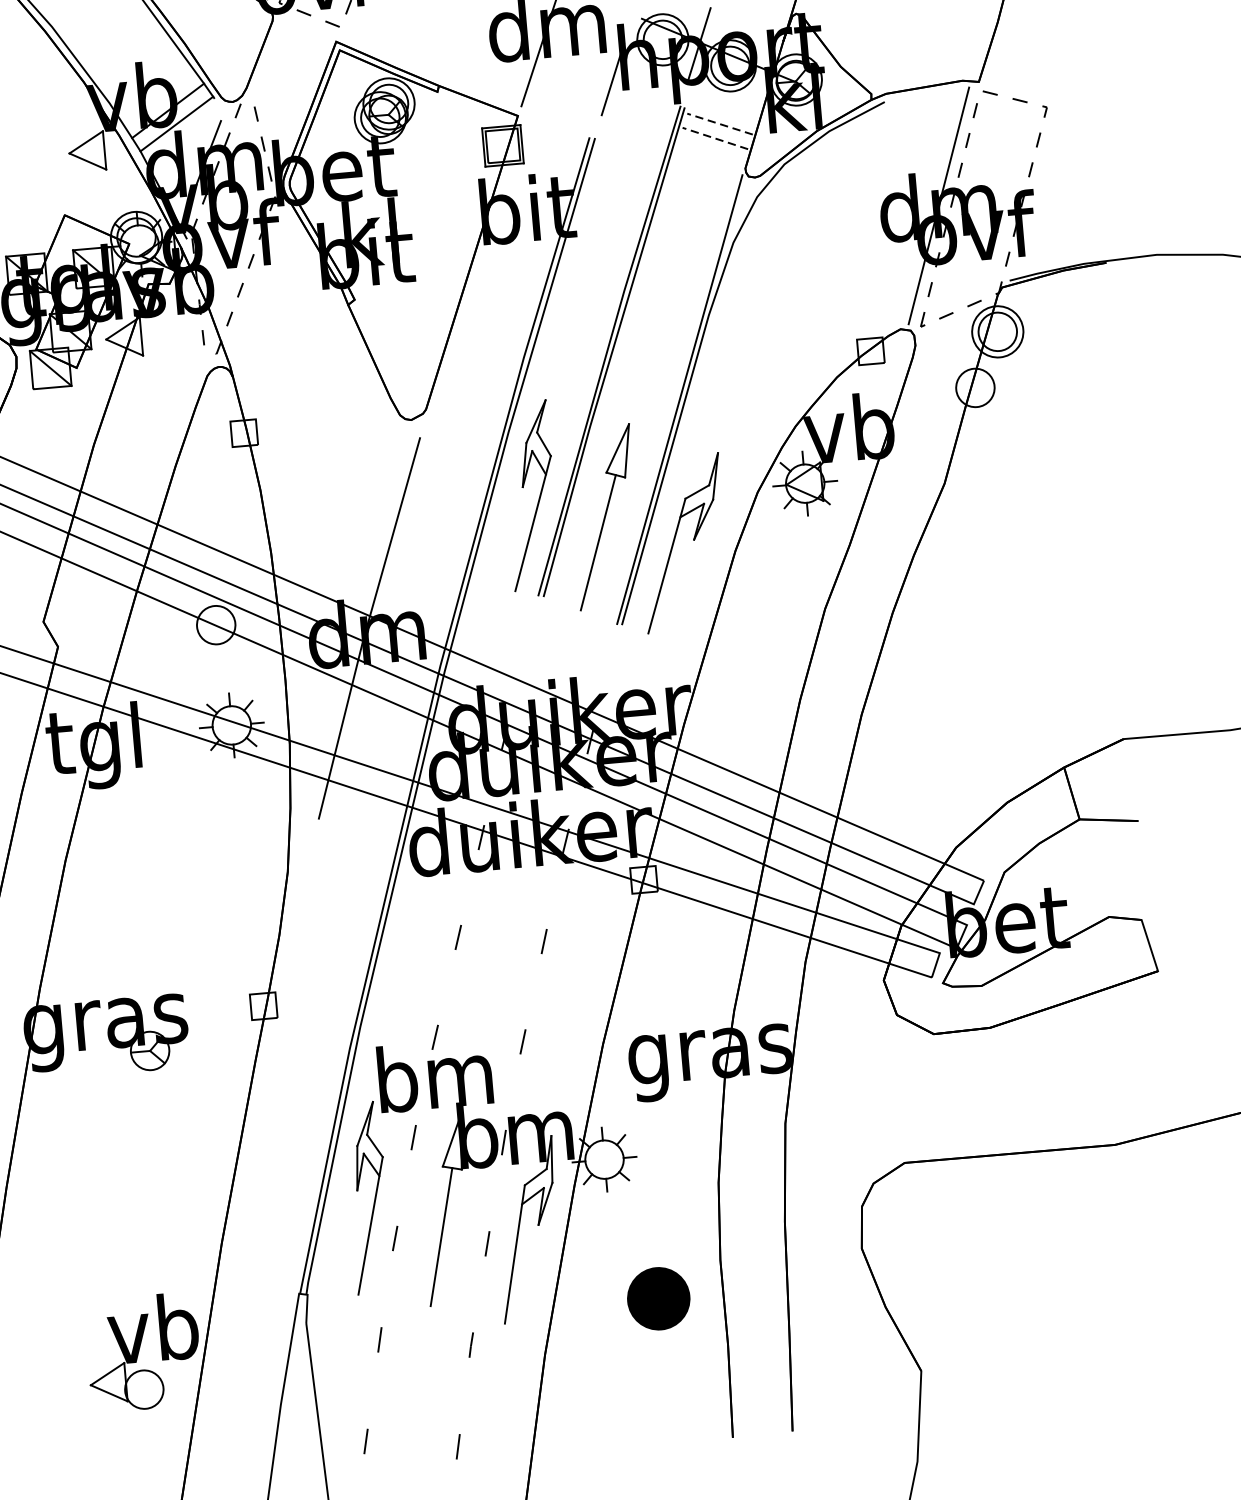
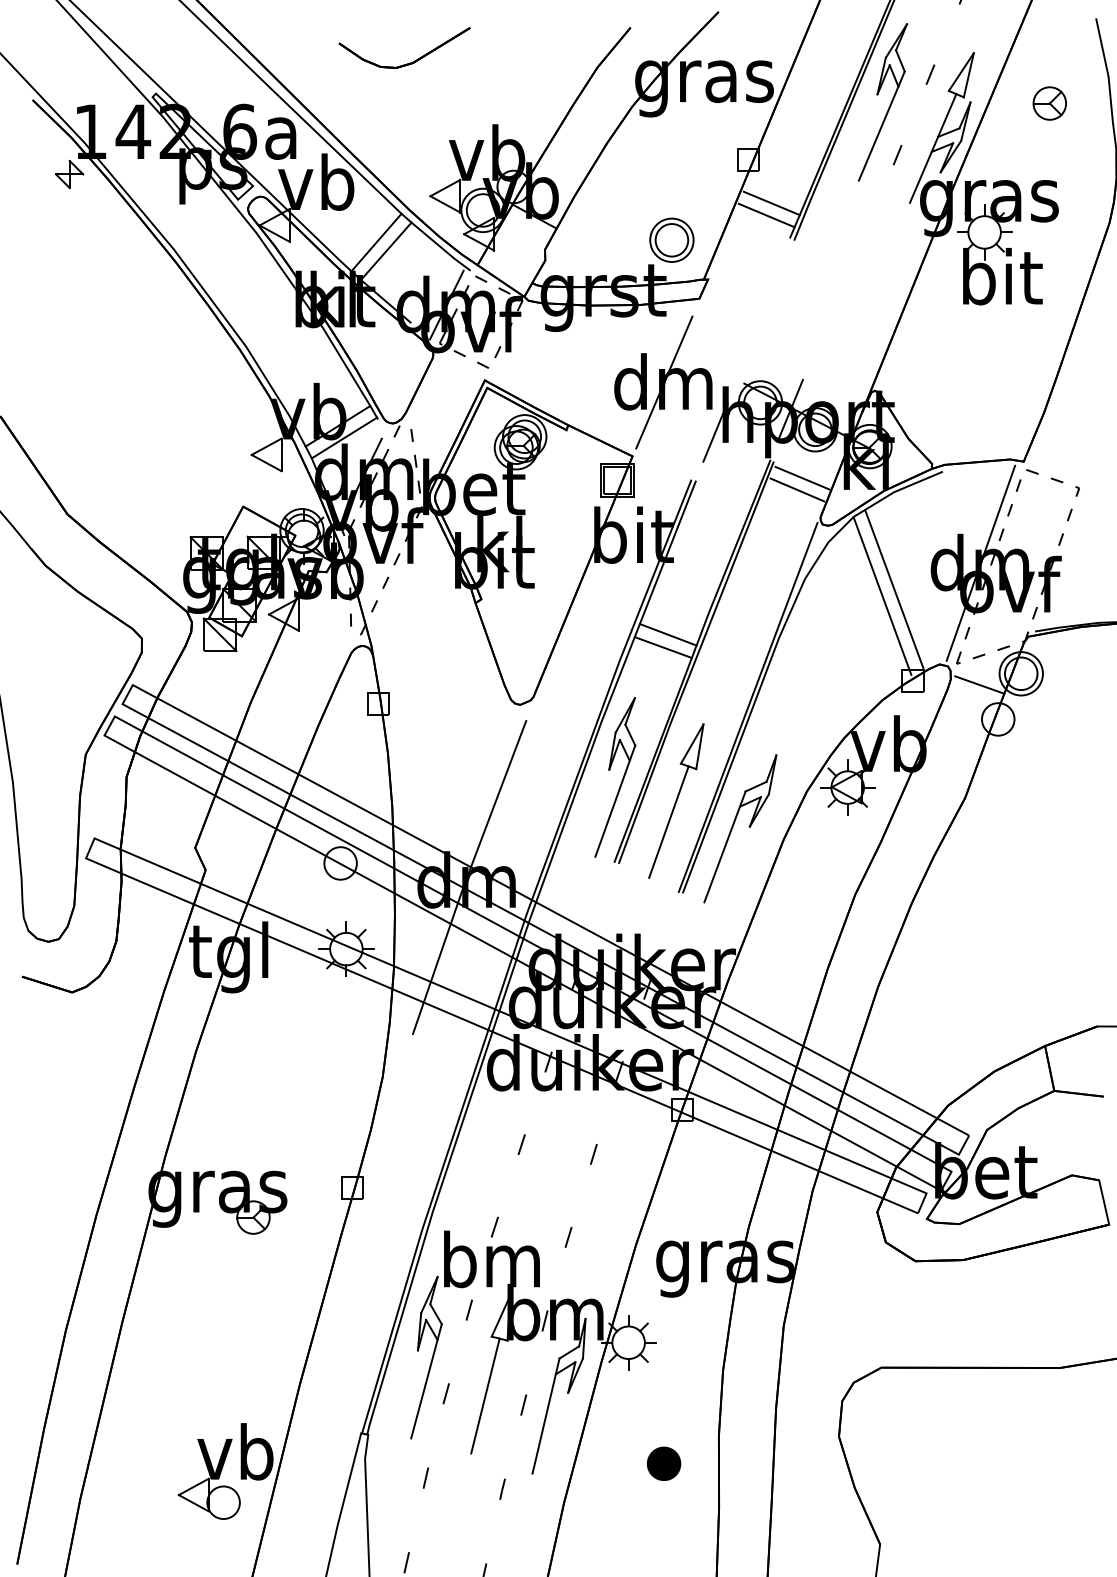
line: (718, 123) -> (801, 477), dashed -> solid
line: (714, 138) -> (796, 489), dashed -> solid
line: (839, 244) -> (894, 588), added
line: (826, 255) -> (882, 596), added
line: (578, 321) -> (668, 634), added
line: (572, 337) -> (662, 647), added
line: (949, 348) -> (979, 684), added
part: (658, 1298) -> (663, 1463), size x0.62

